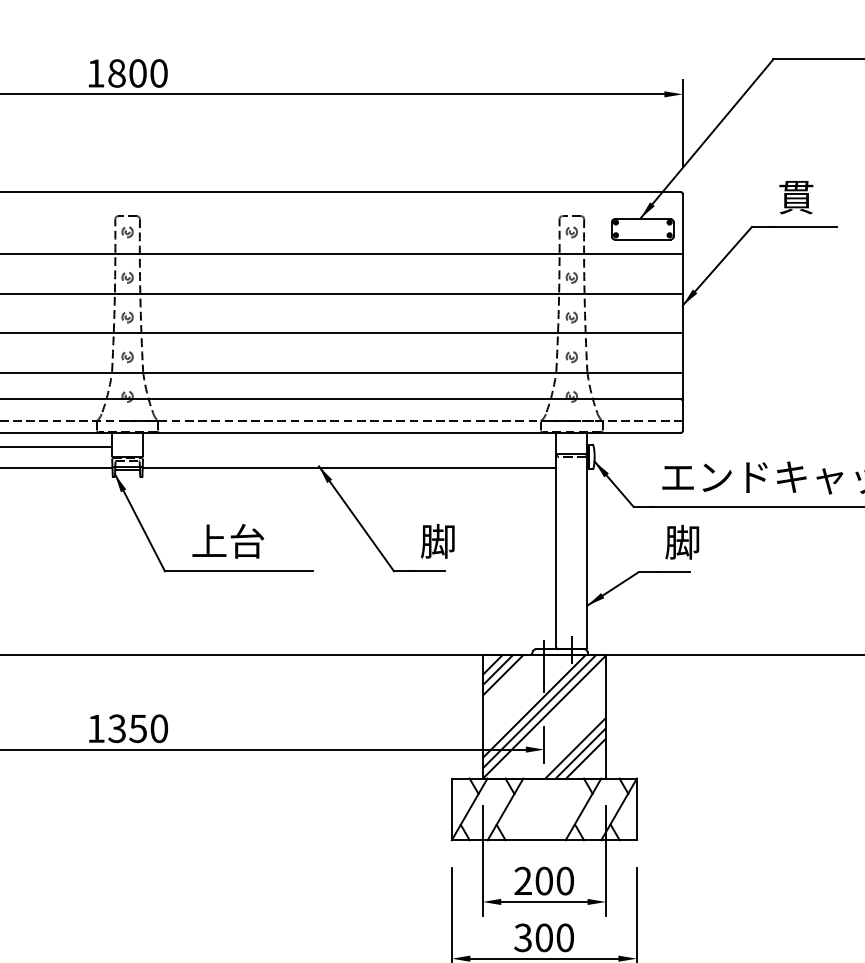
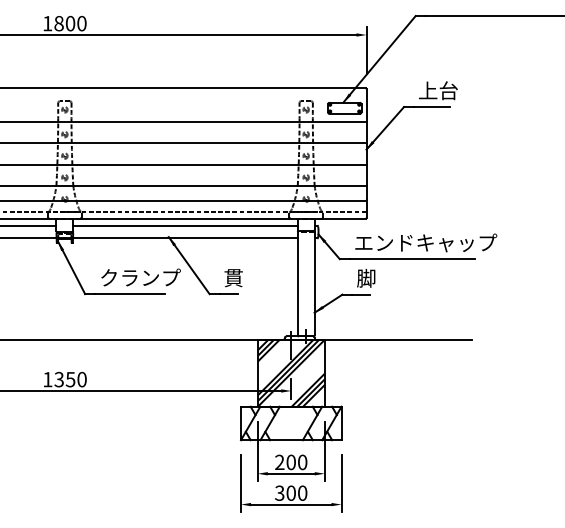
text: (815, 196) -> (438, 90), 貫 -> 上台
line: (349, 446) -> (185, 226), added
text: (266, 540) -> (140, 277), 上台 -> クランプ
text: (438, 540) -> (233, 277), 脚 -> 貫

